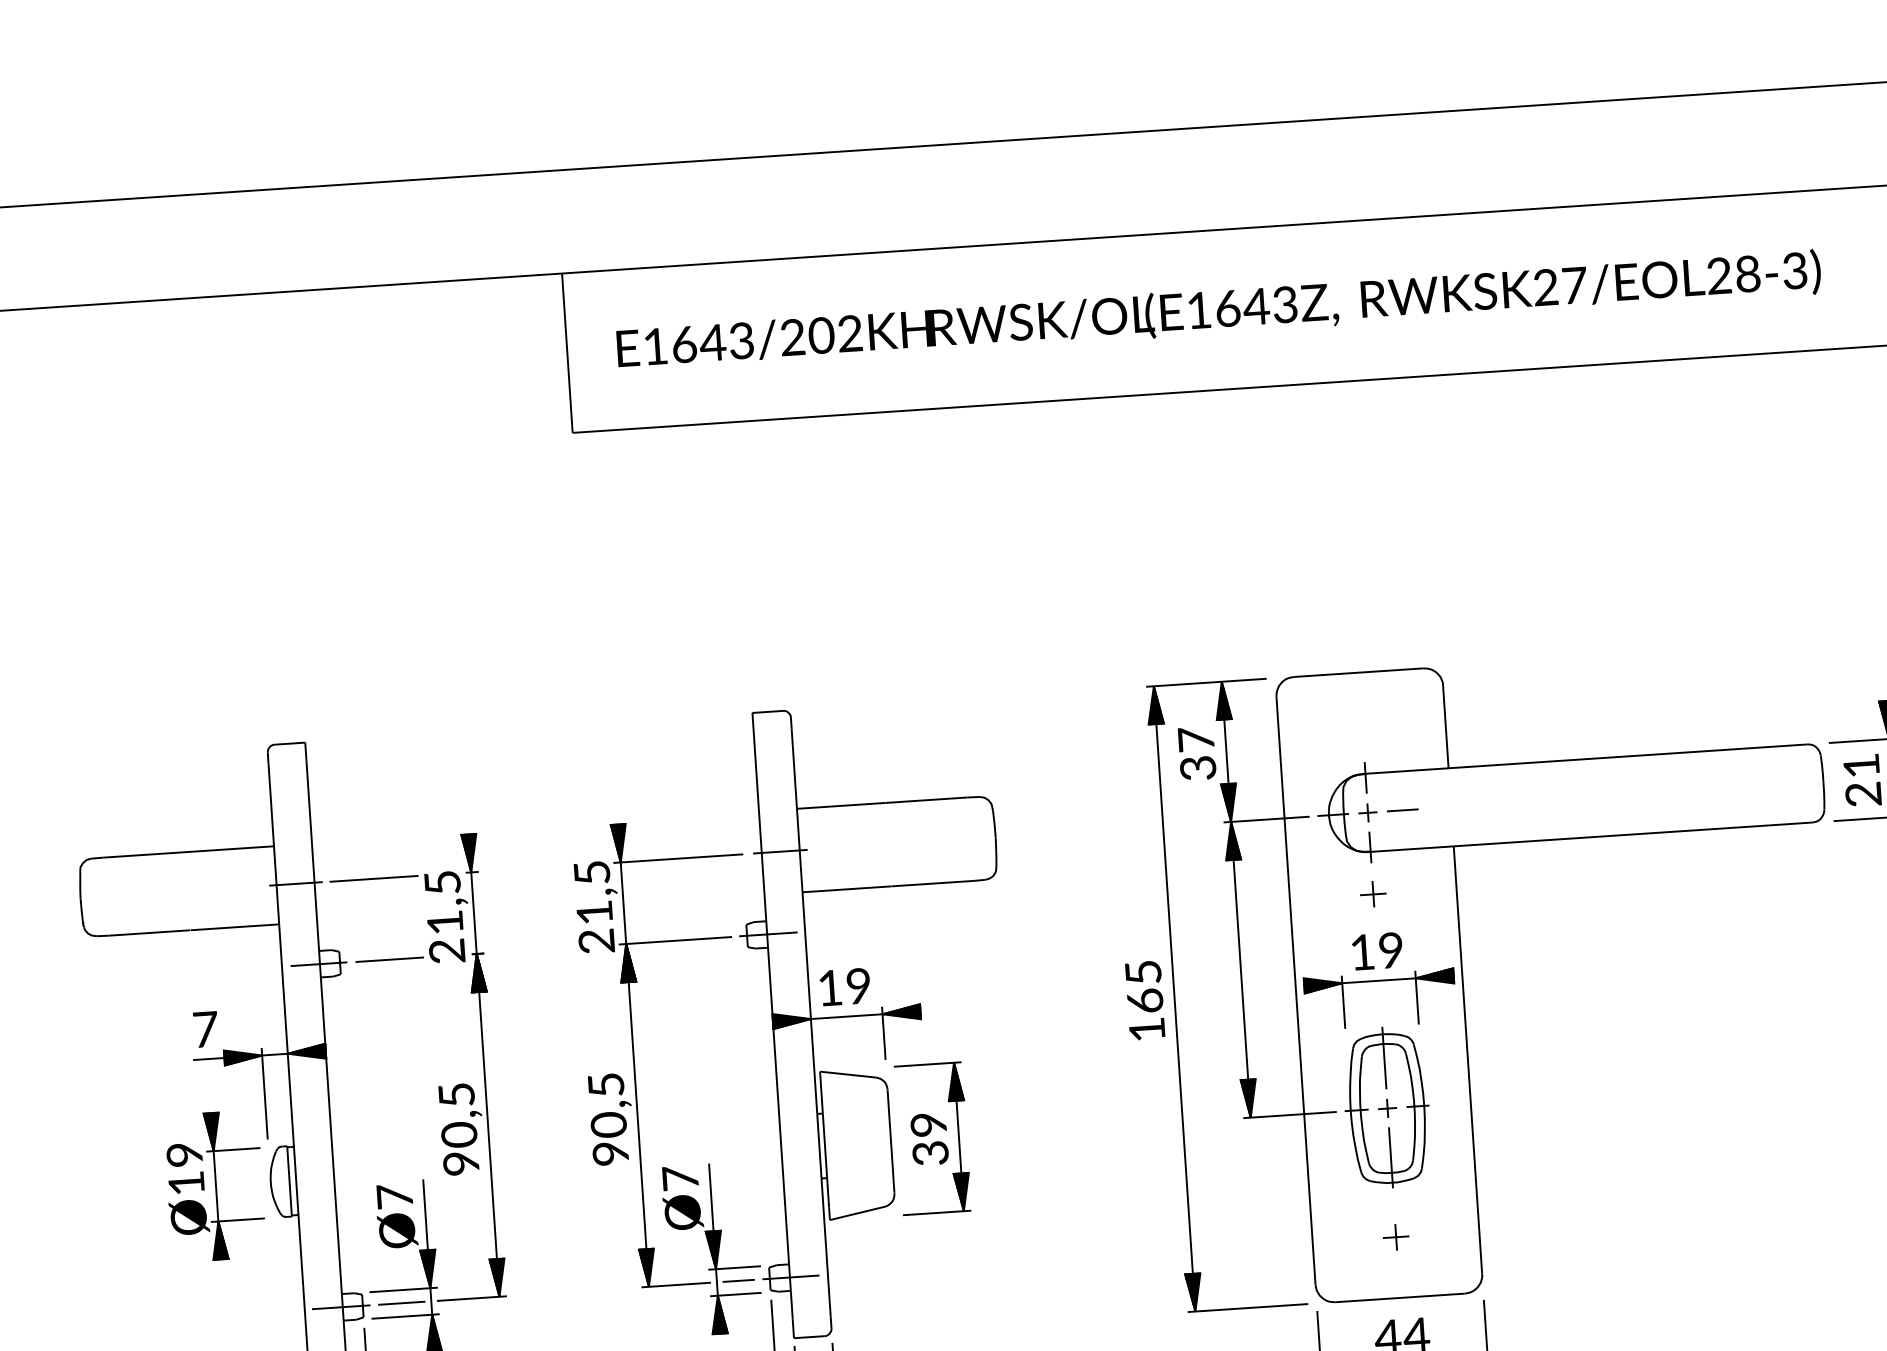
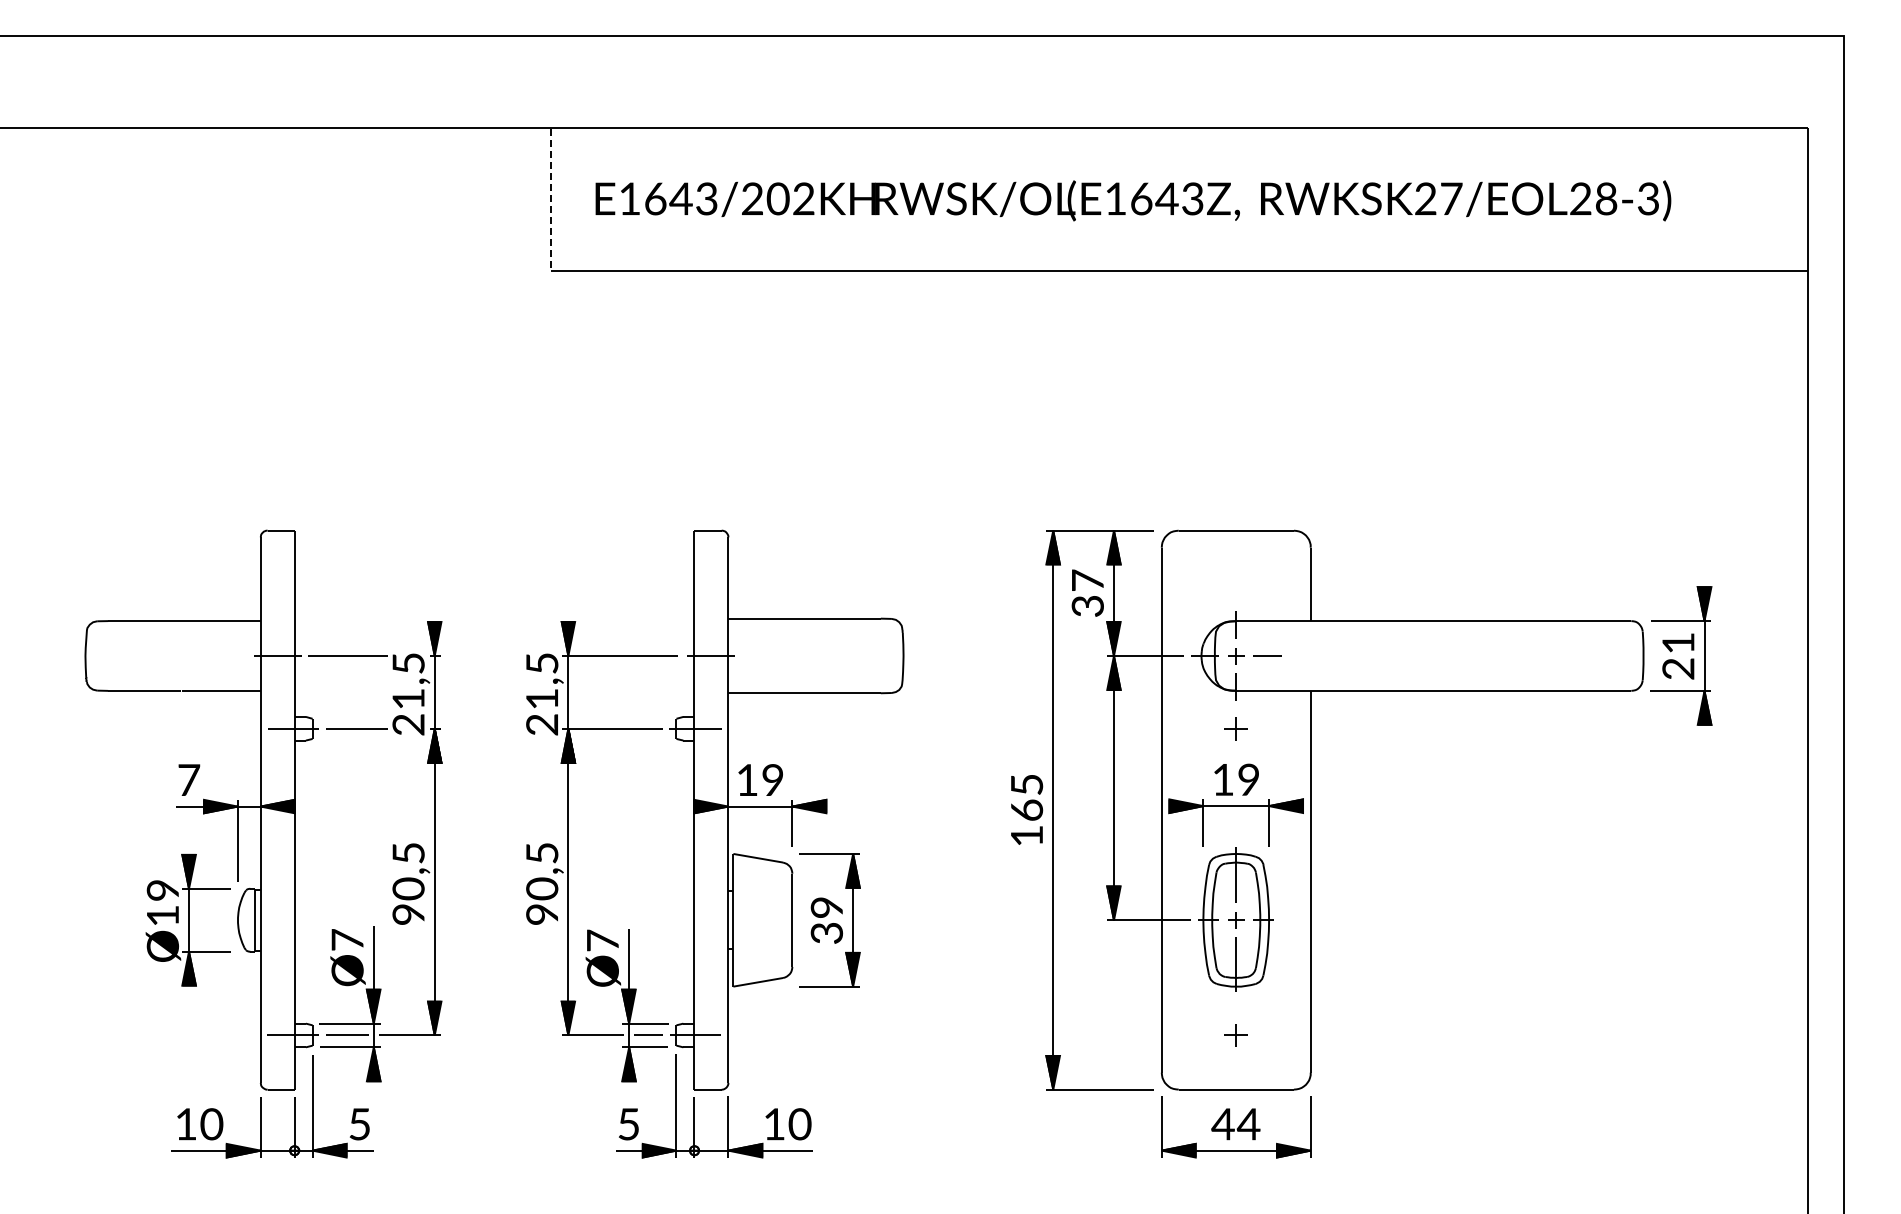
line: (566, 354) -> (550, 200), solid -> dashed

